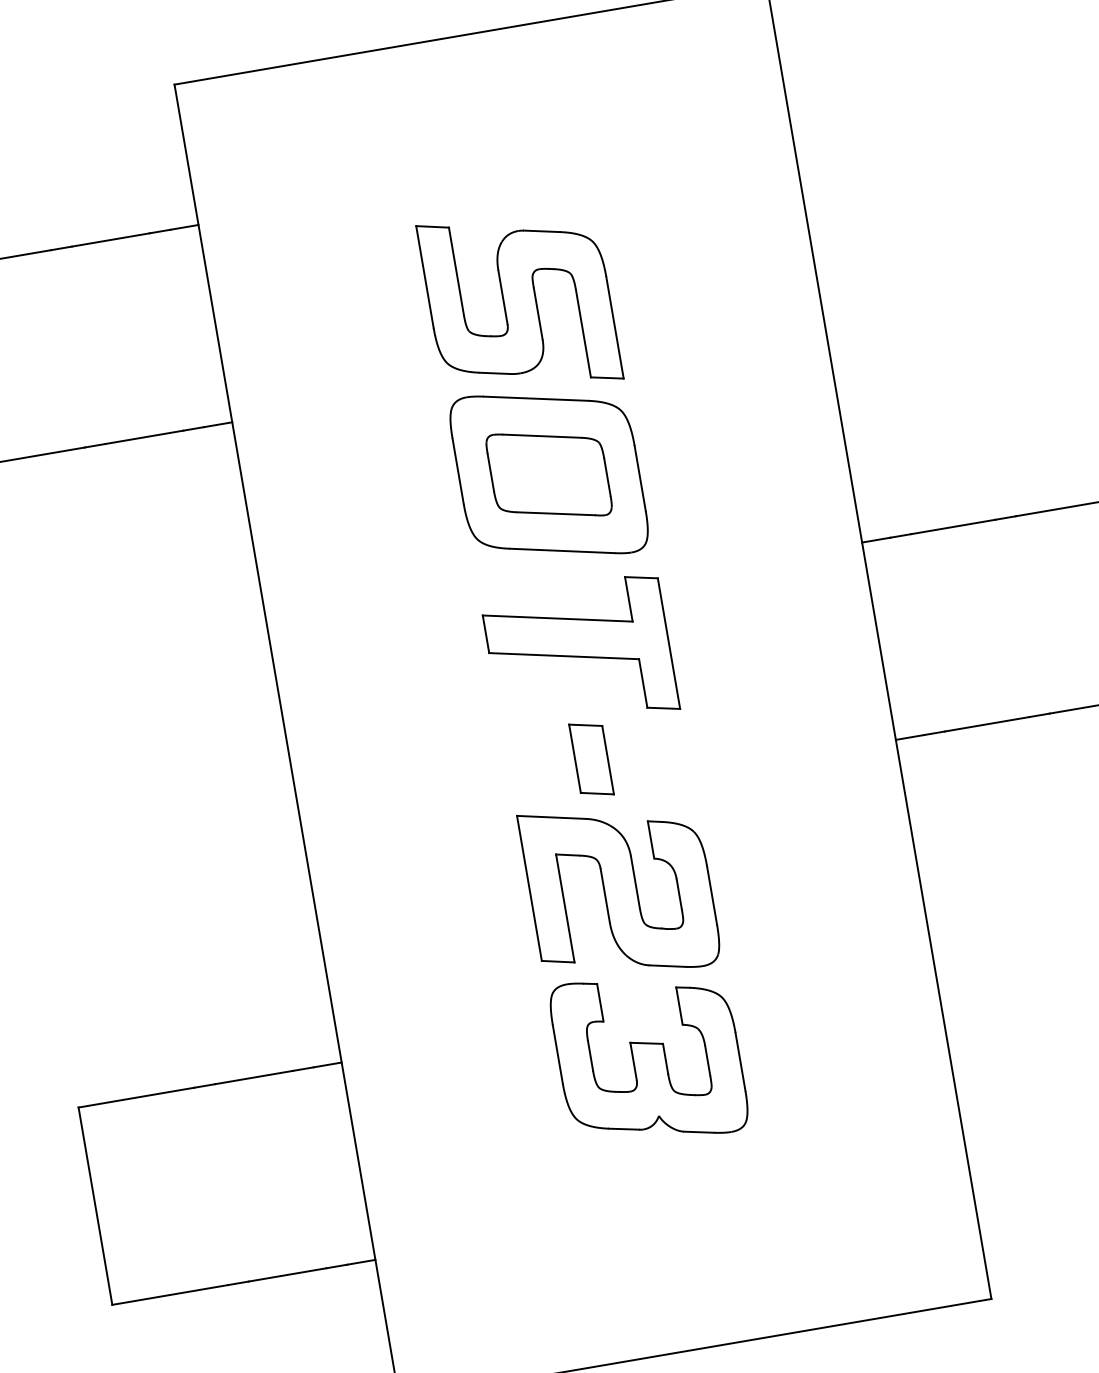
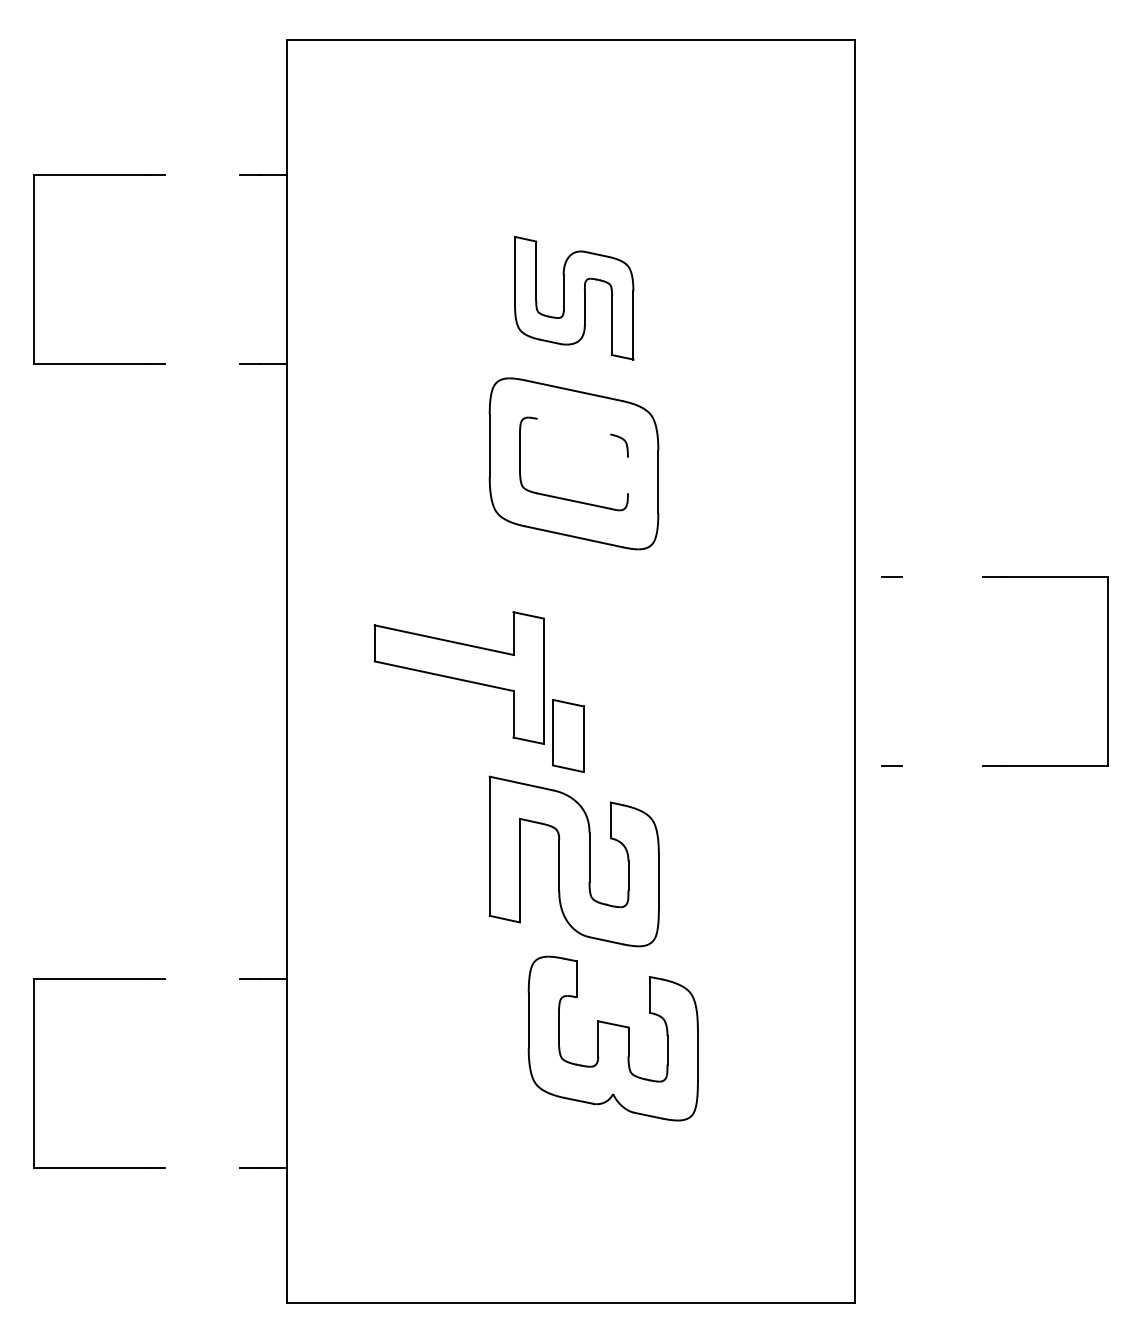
line: (110, 239) -> (202, 174), removed
part: (518, 301) -> (573, 297), size x0.7
line: (541, 436) -> (573, 426), removed
line: (144, 437) -> (202, 364), removed
line: (606, 477) -> (627, 475), removed
line: (953, 526) -> (942, 576), removed
line: (876, 539) -> (868, 576), removed
part: (579, 654) -> (458, 677), moved
line: (987, 724) -> (942, 766), removed
line: (909, 737) -> (868, 766), removed
part: (648, 1058) -> (612, 1038), moved
line: (253, 1077) -> (202, 978), removed
line: (287, 1275) -> (202, 1168), removed

